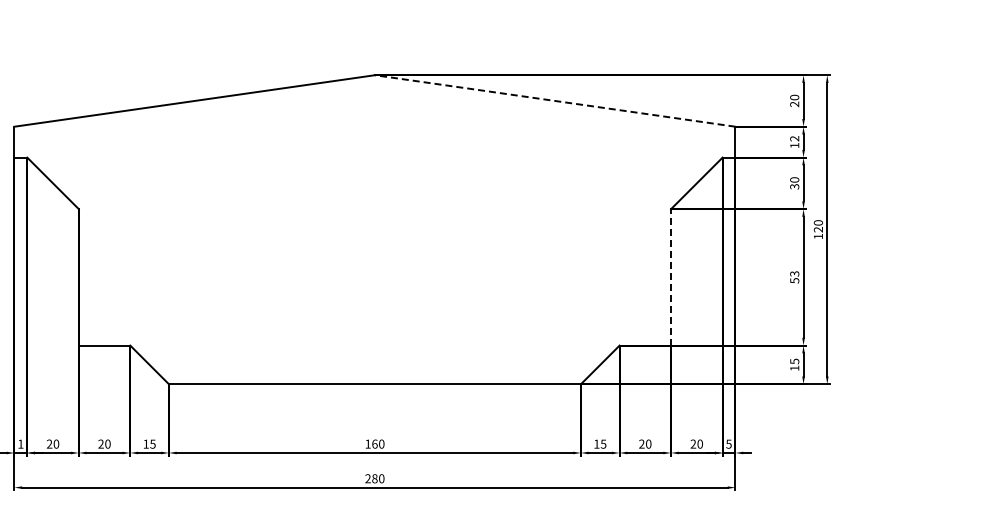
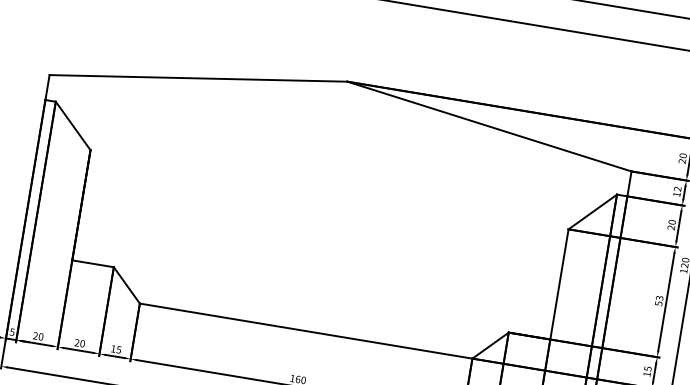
line: (554, 100) -> (488, 126), dashed -> solid
text: (795, 186) -> (672, 227), 30 -> 20
line: (671, 276) -> (559, 283), dashed -> solid
text: (20, 443) -> (12, 331), 1 -> 5

